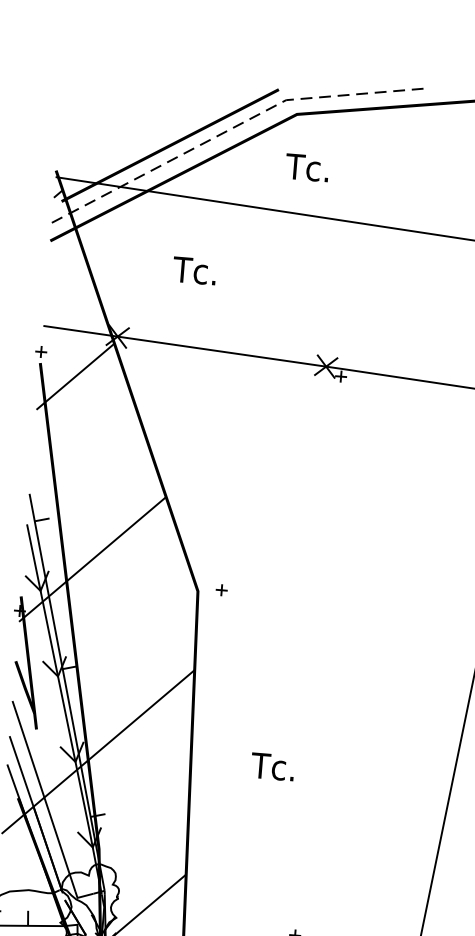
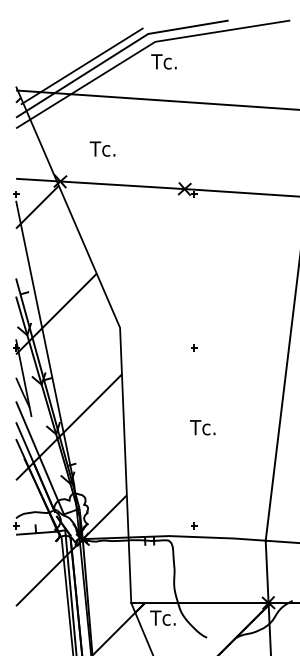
line: (231, 128) -> (117, 53), dashed -> solid
text: (306, 167) -> (163, 61), moved
text: (194, 269) -> (102, 148), moved
part: (222, 589) -> (194, 347), moved
text: (272, 766) -> (202, 427), moved

